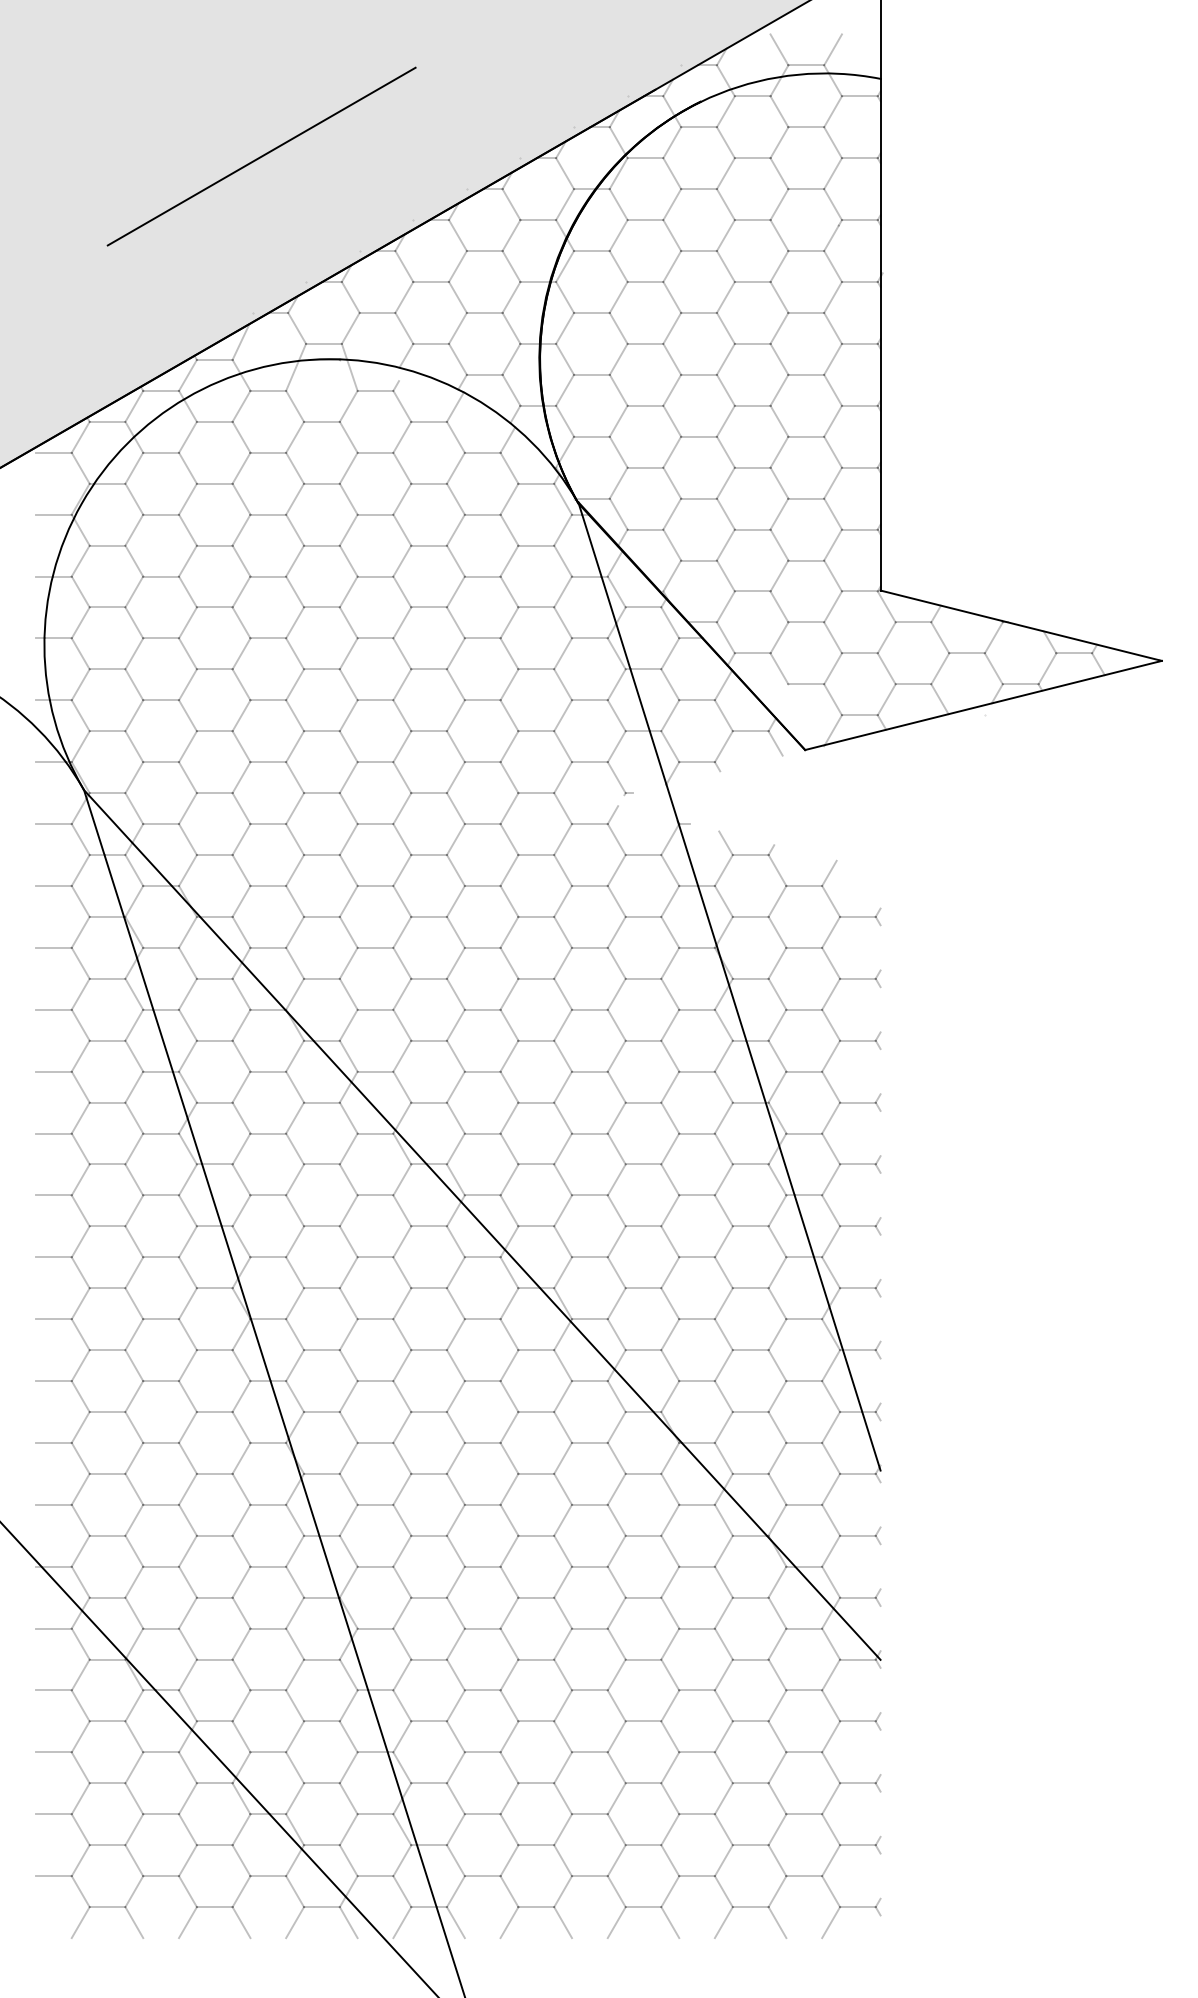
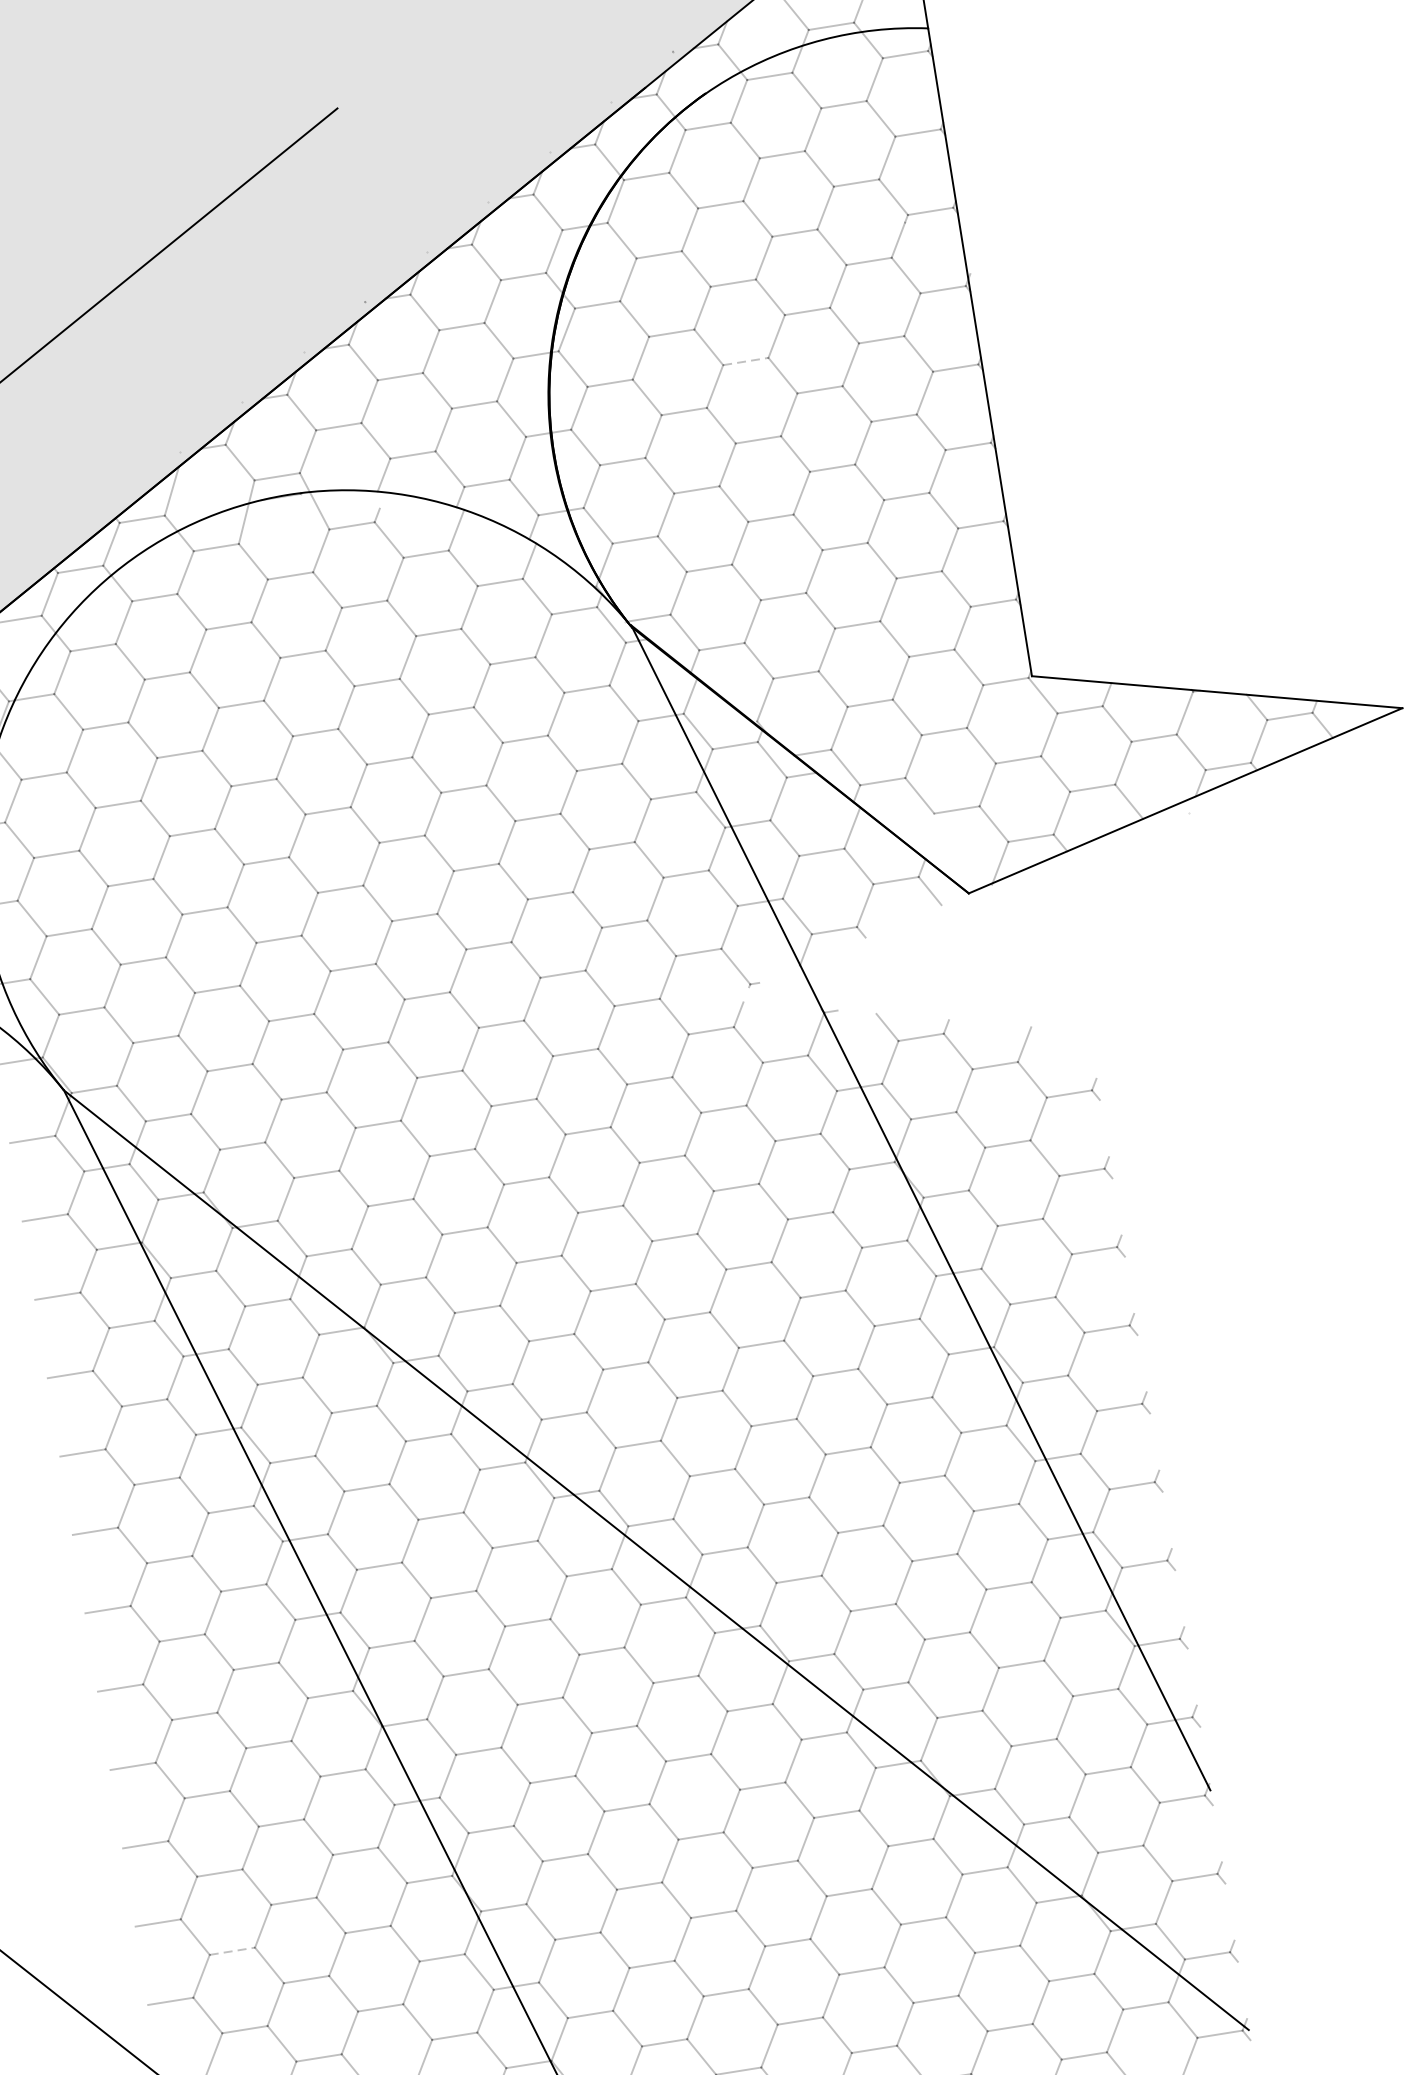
line: (699, 312) -> (746, 360), solid -> dashed
line: (107, 1473) -> (232, 1950), solid -> dashed

